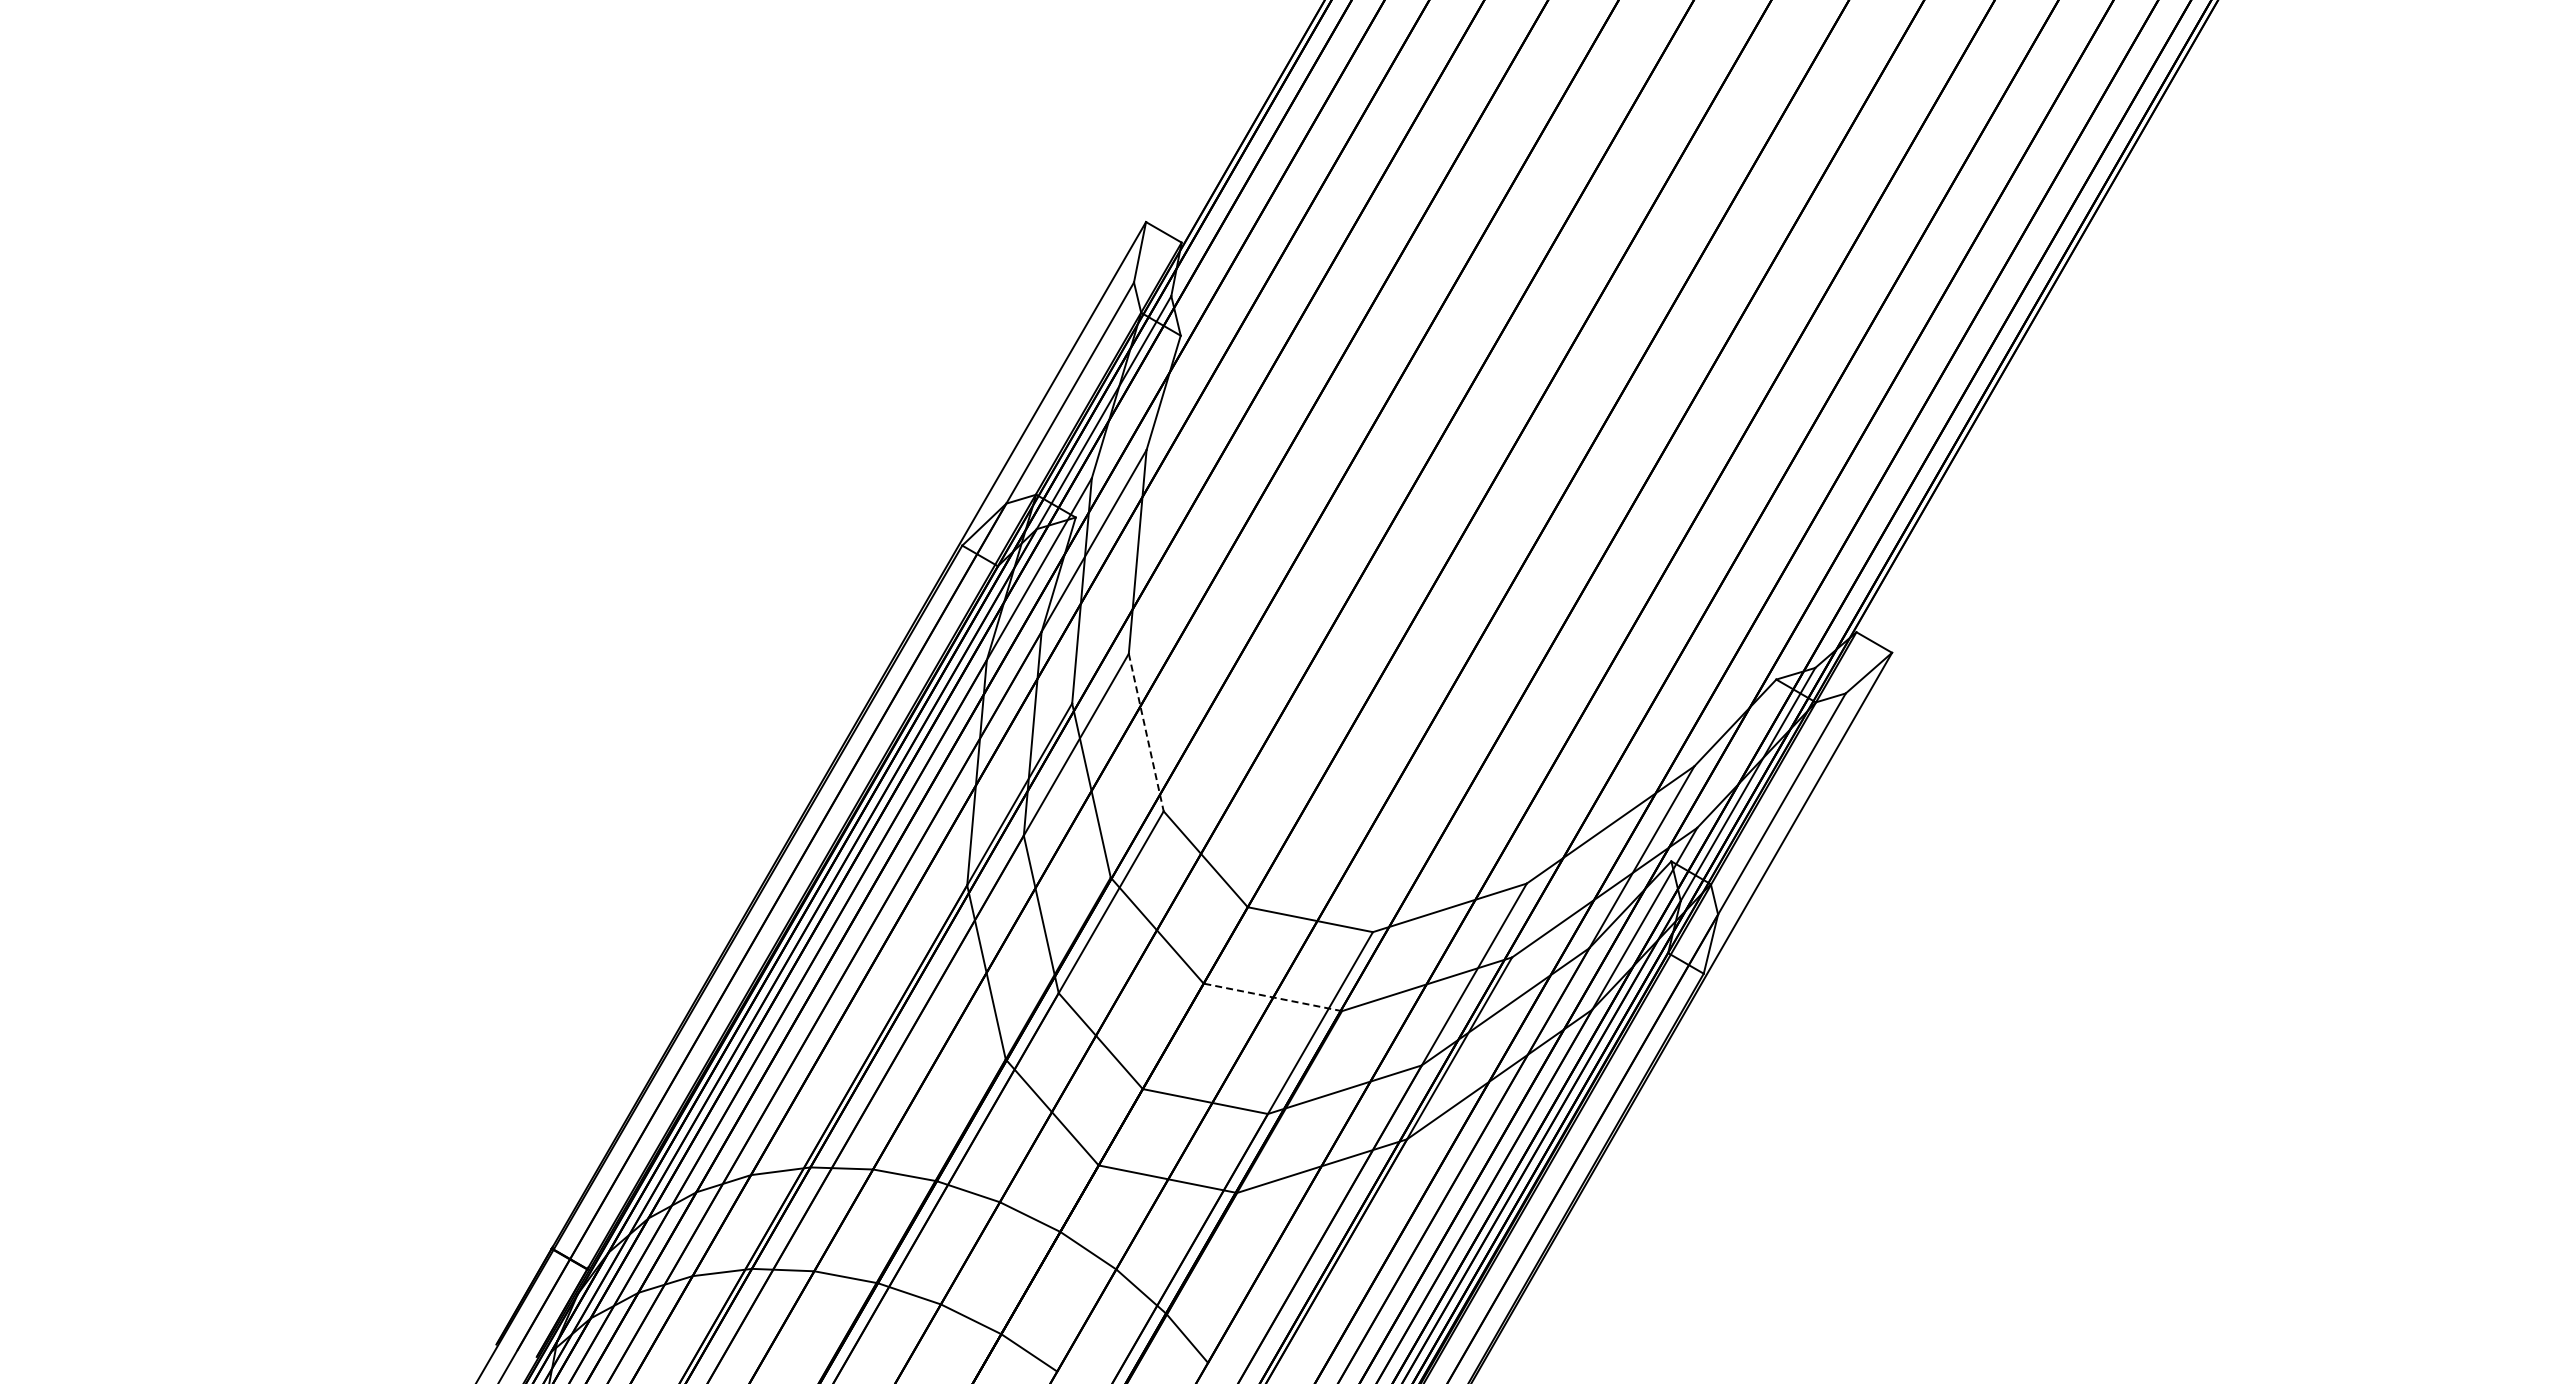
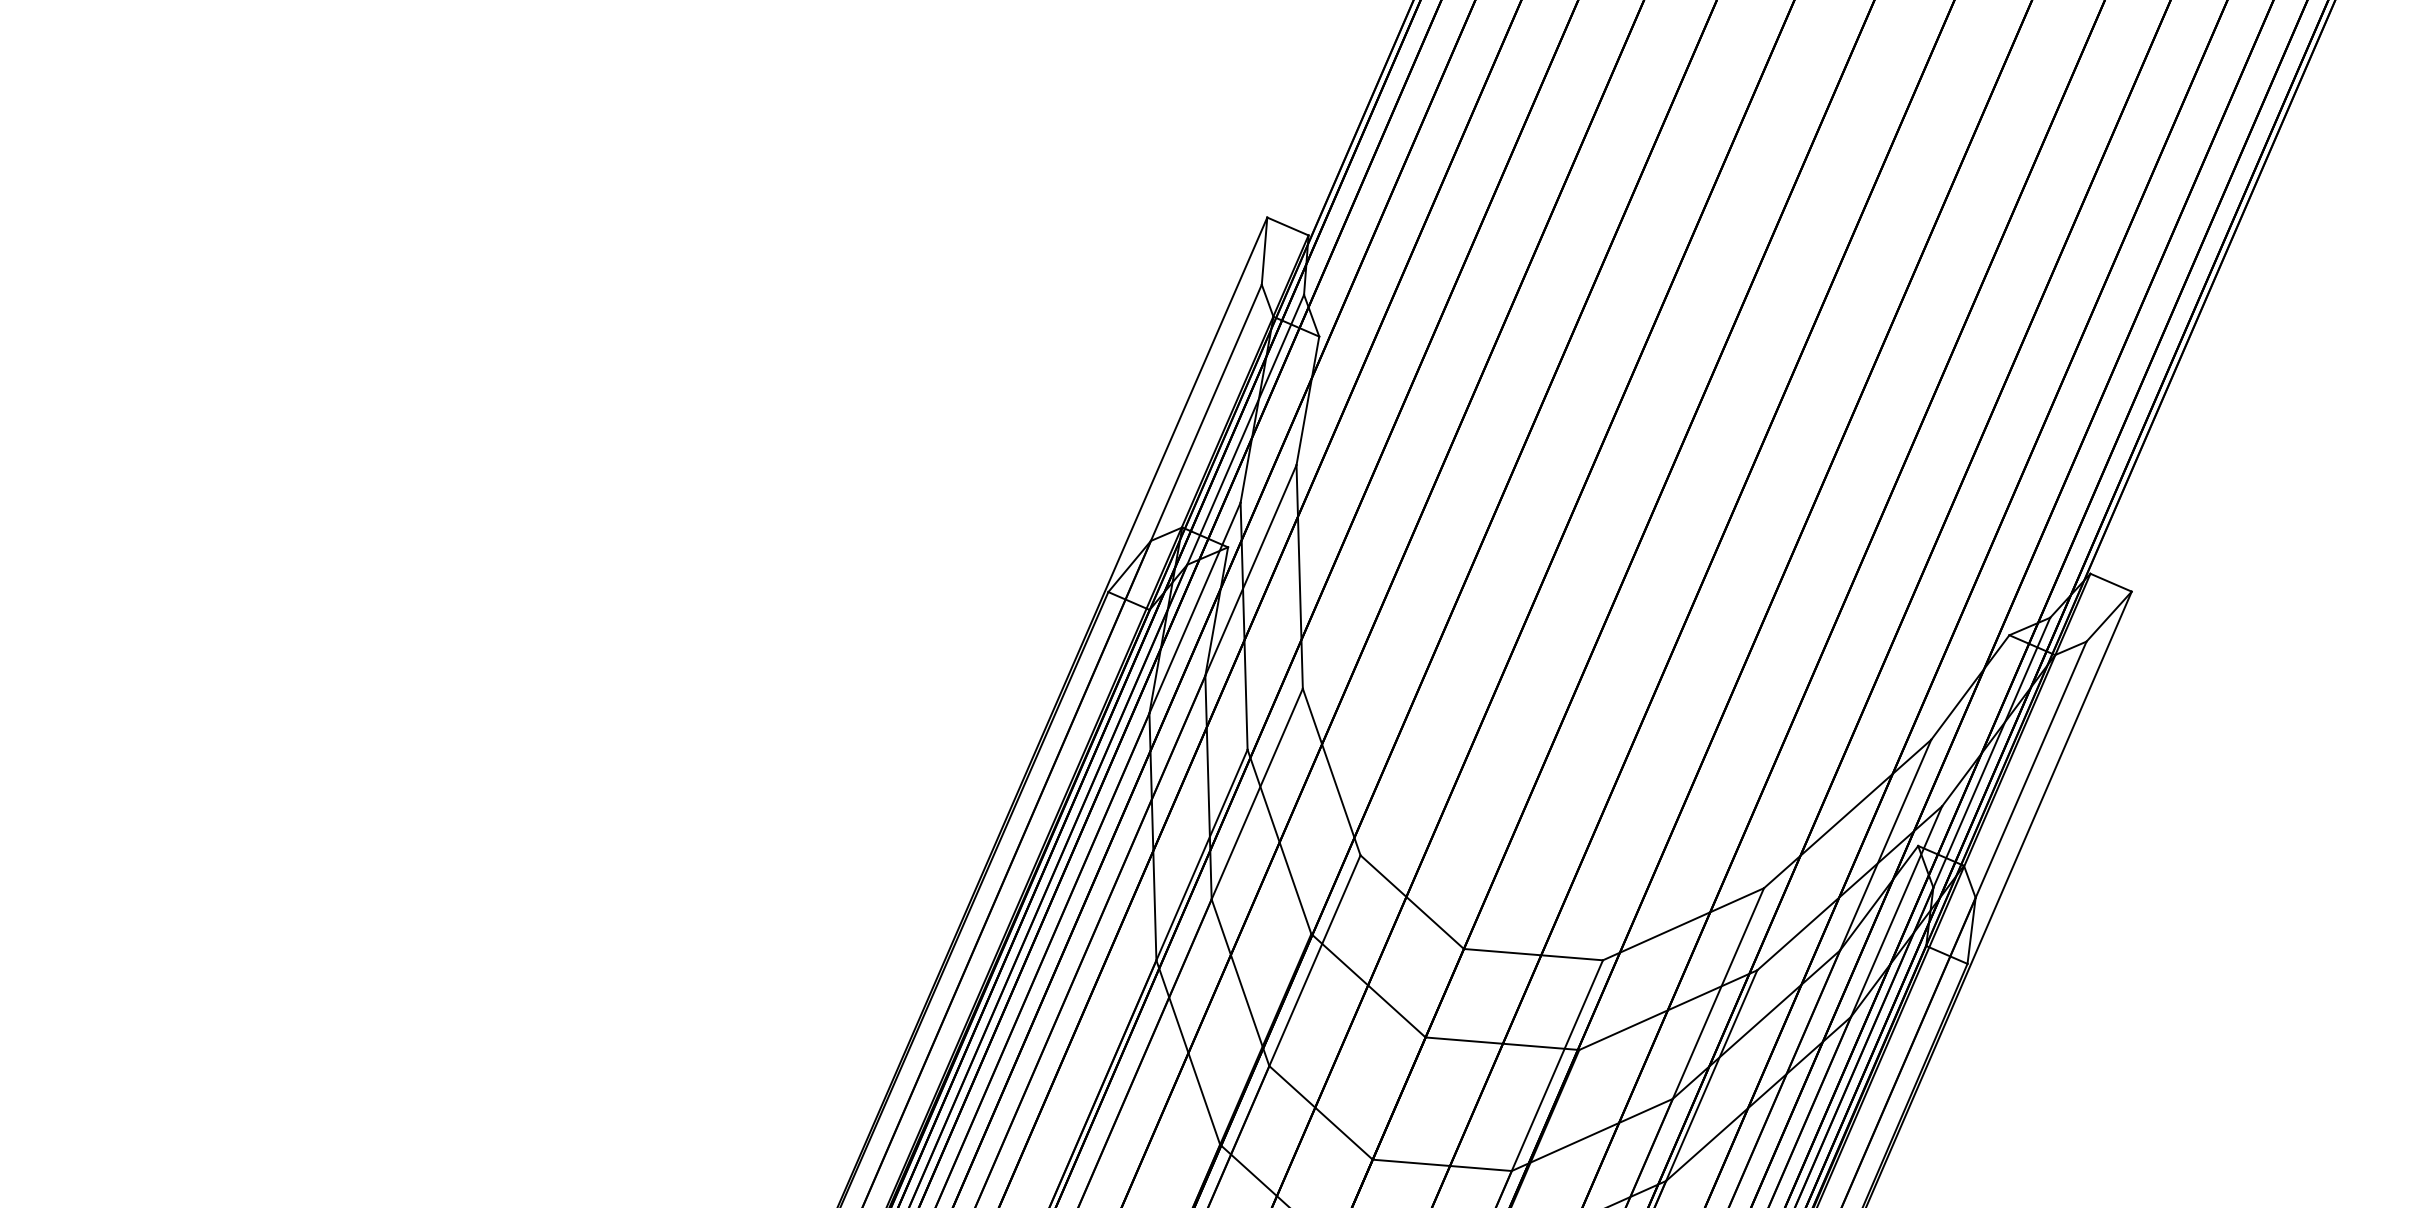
line: (1146, 732) -> (1331, 771), dashed -> solid
line: (1272, 997) -> (1502, 1043), dashed -> solid

